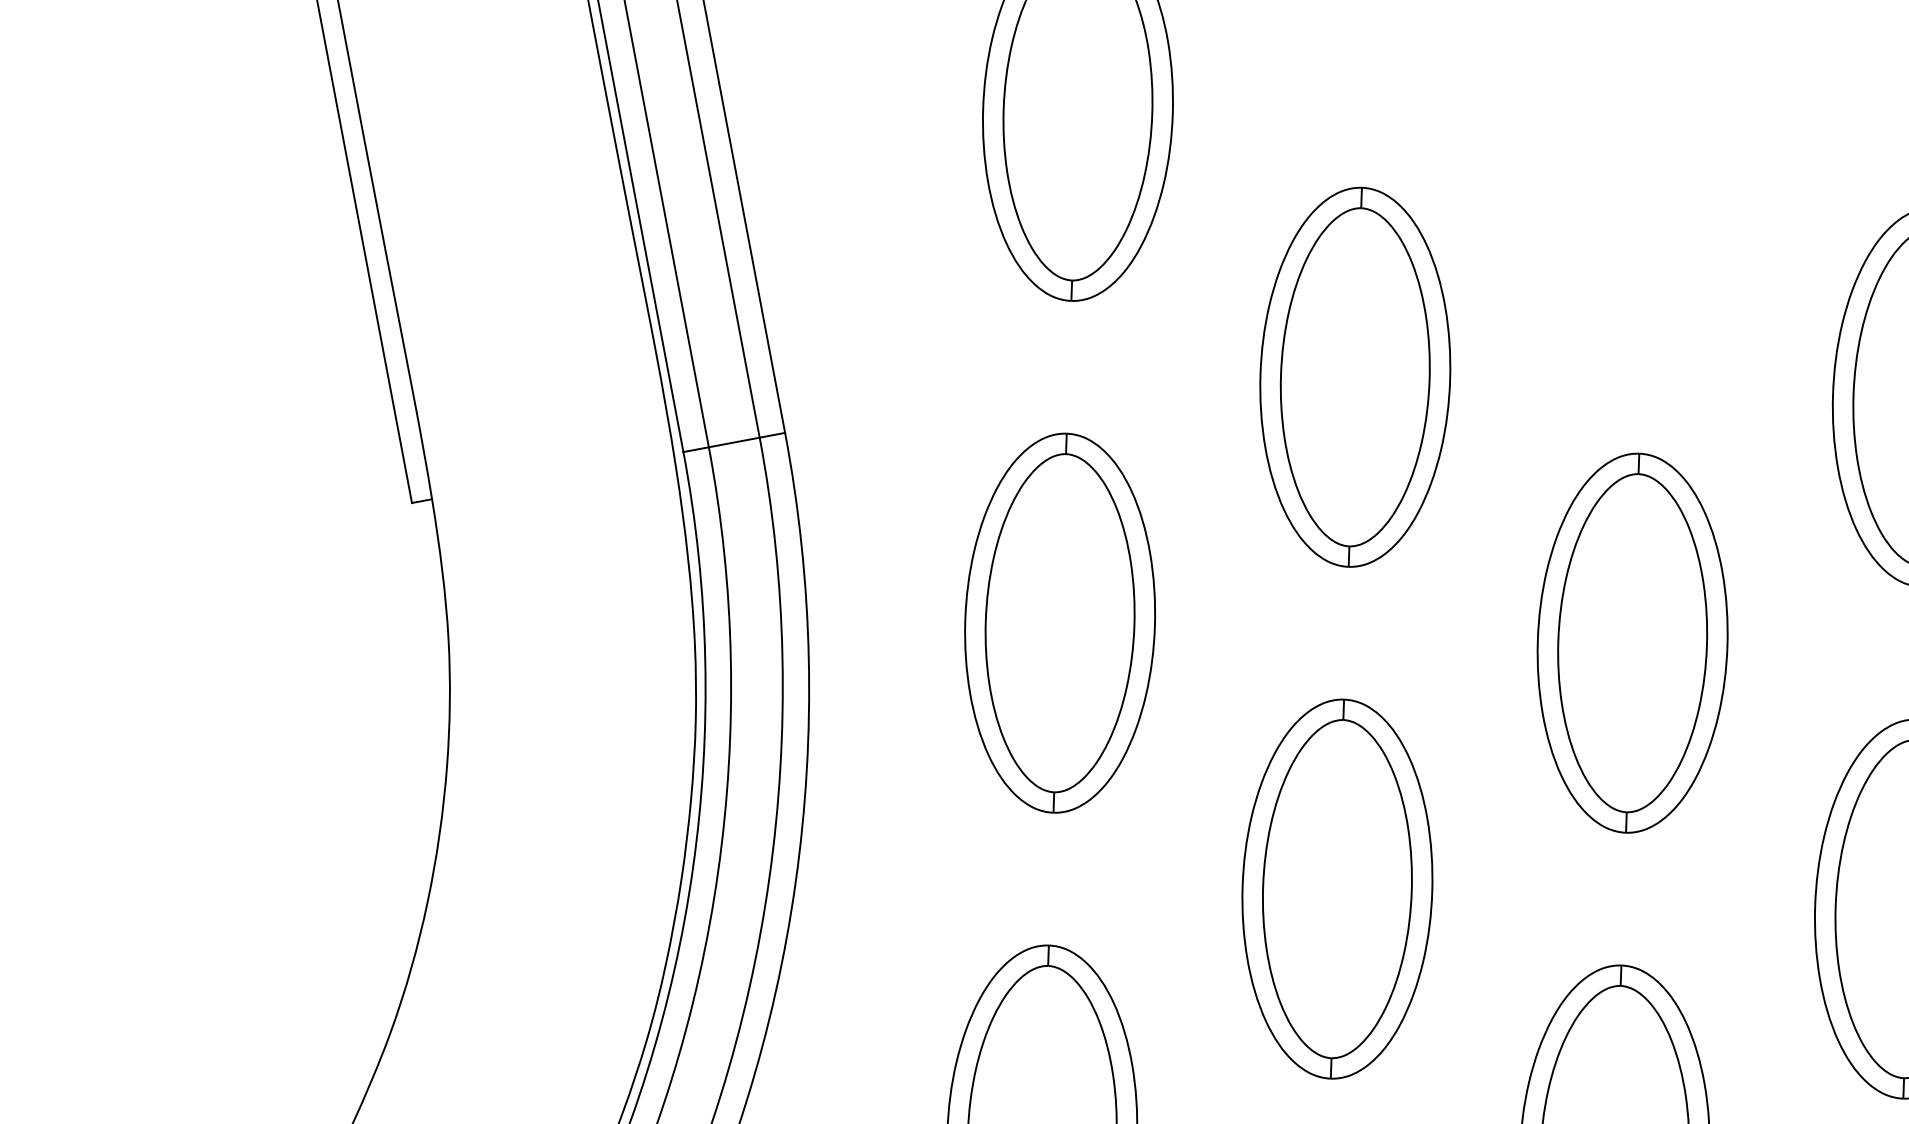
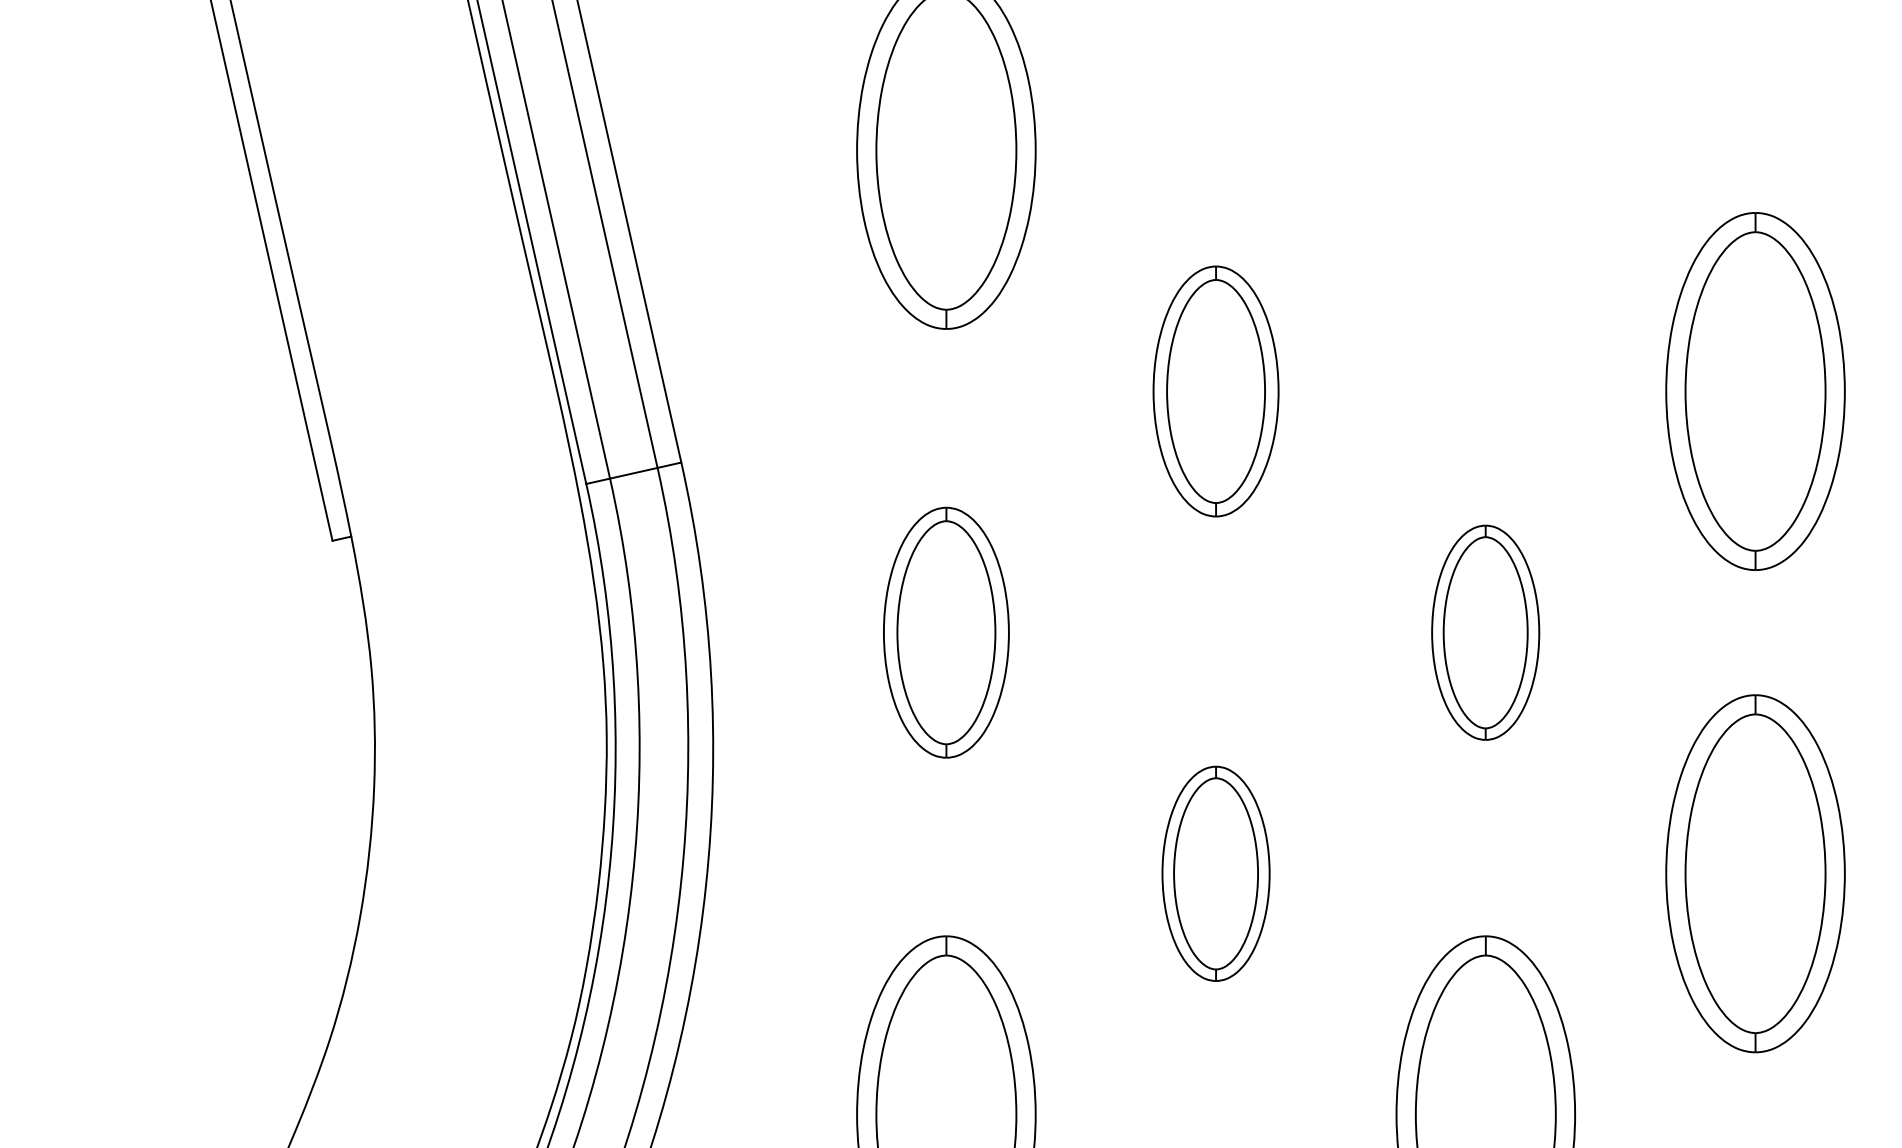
part: (1354, 377) -> (1215, 391), size x0.7
part: (1060, 623) -> (946, 632), size x0.7
part: (1632, 643) -> (1485, 632), size x0.6
part: (1336, 888) -> (1215, 873), size x0.6

